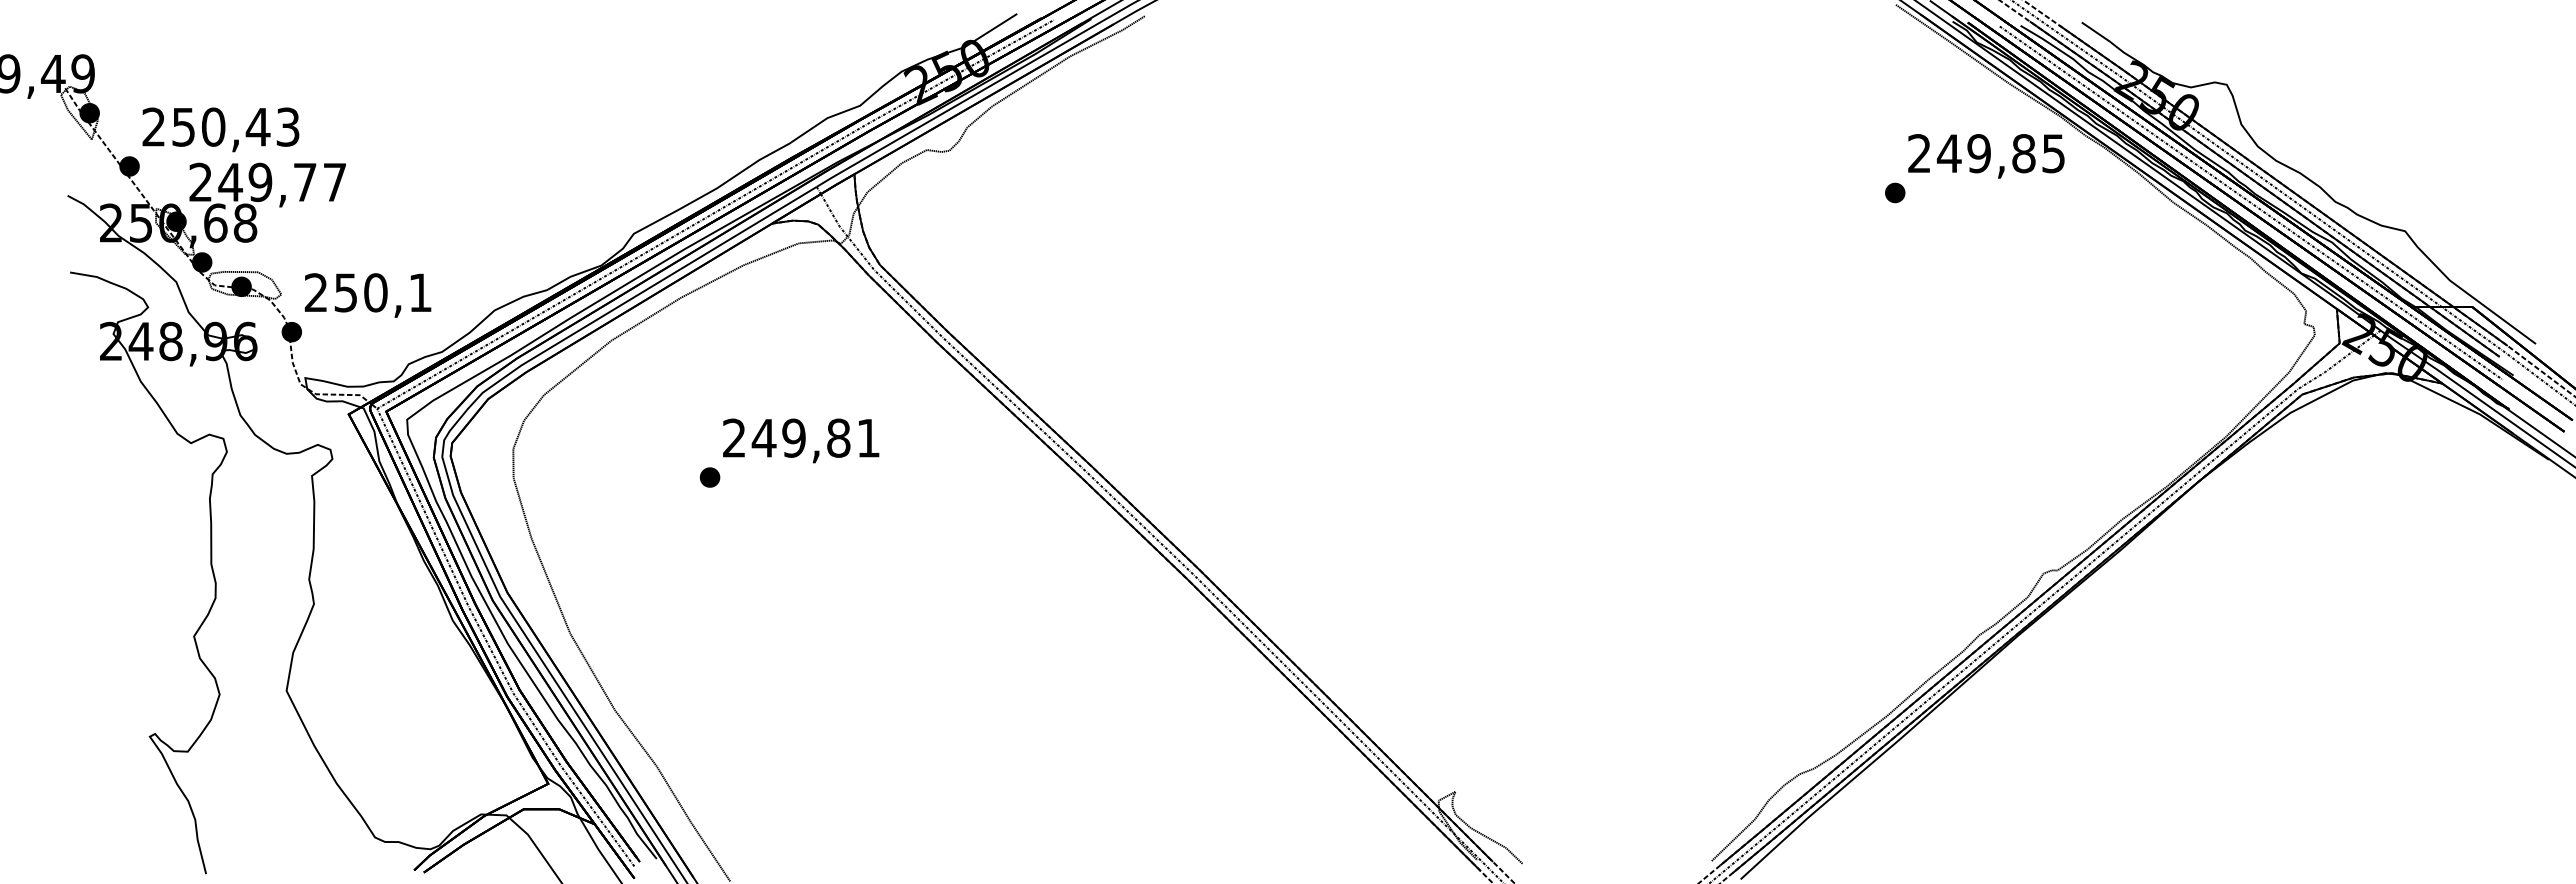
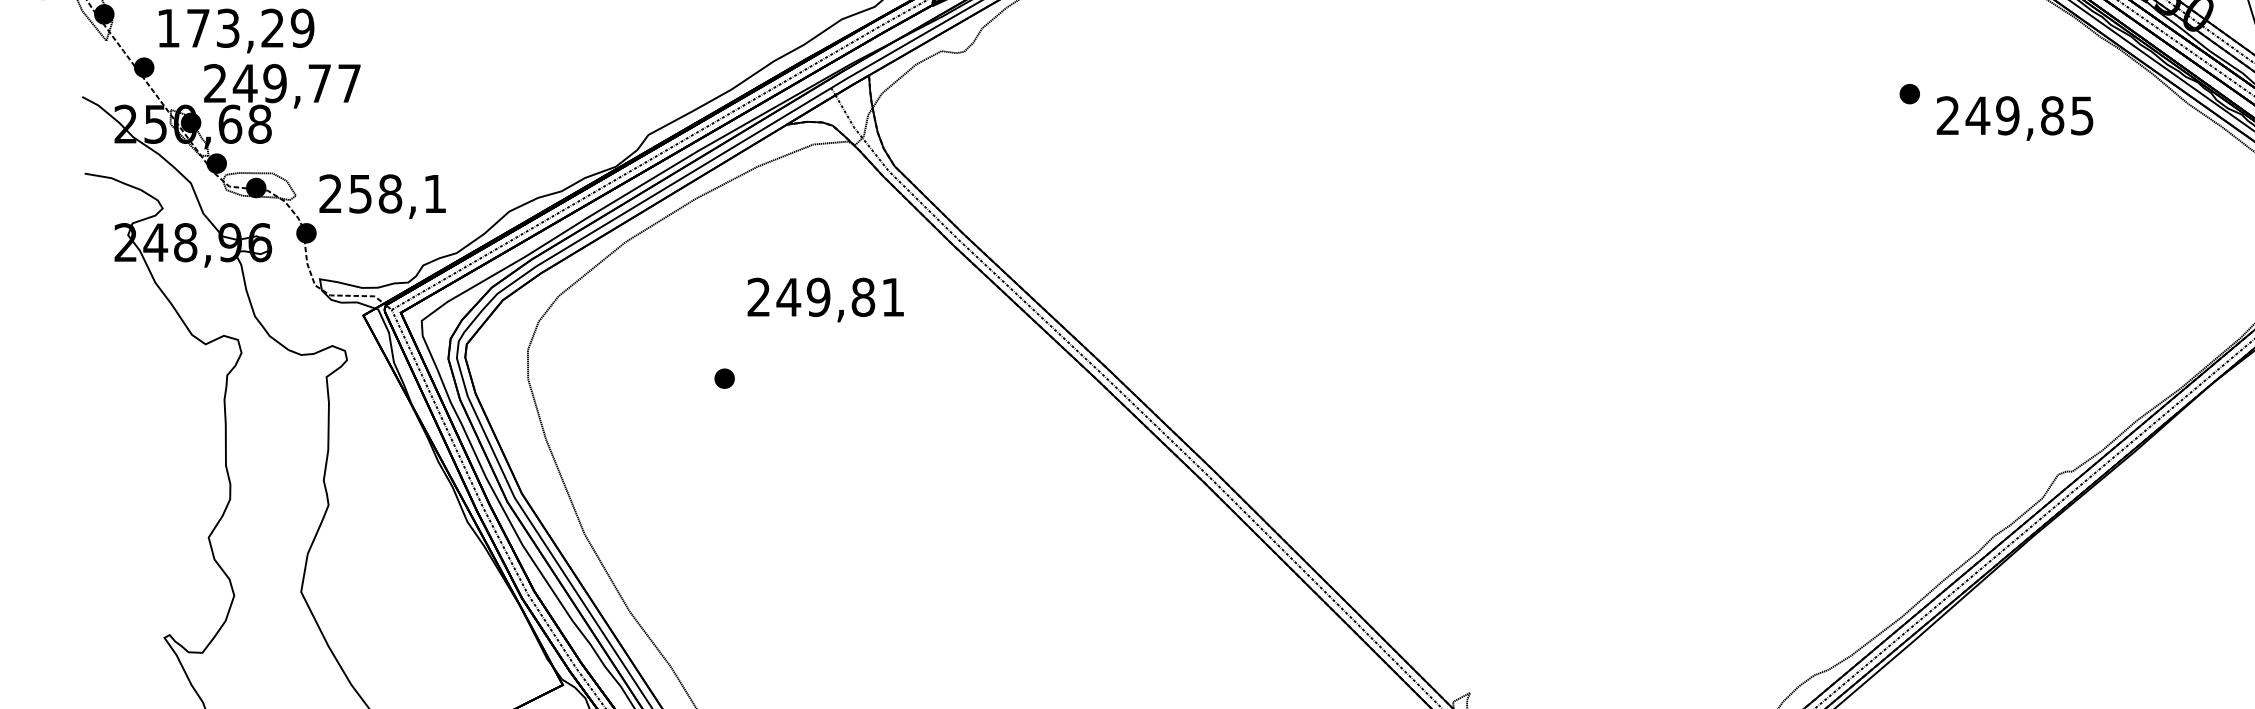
text: (220, 126) -> (235, 27), 250,43 -> 173,29
text: (1986, 156) -> (2015, 118), moved
text: (375, 292) -> (390, 193), 250,1 -> 258,1
text: (801, 440) -> (826, 299), moved

